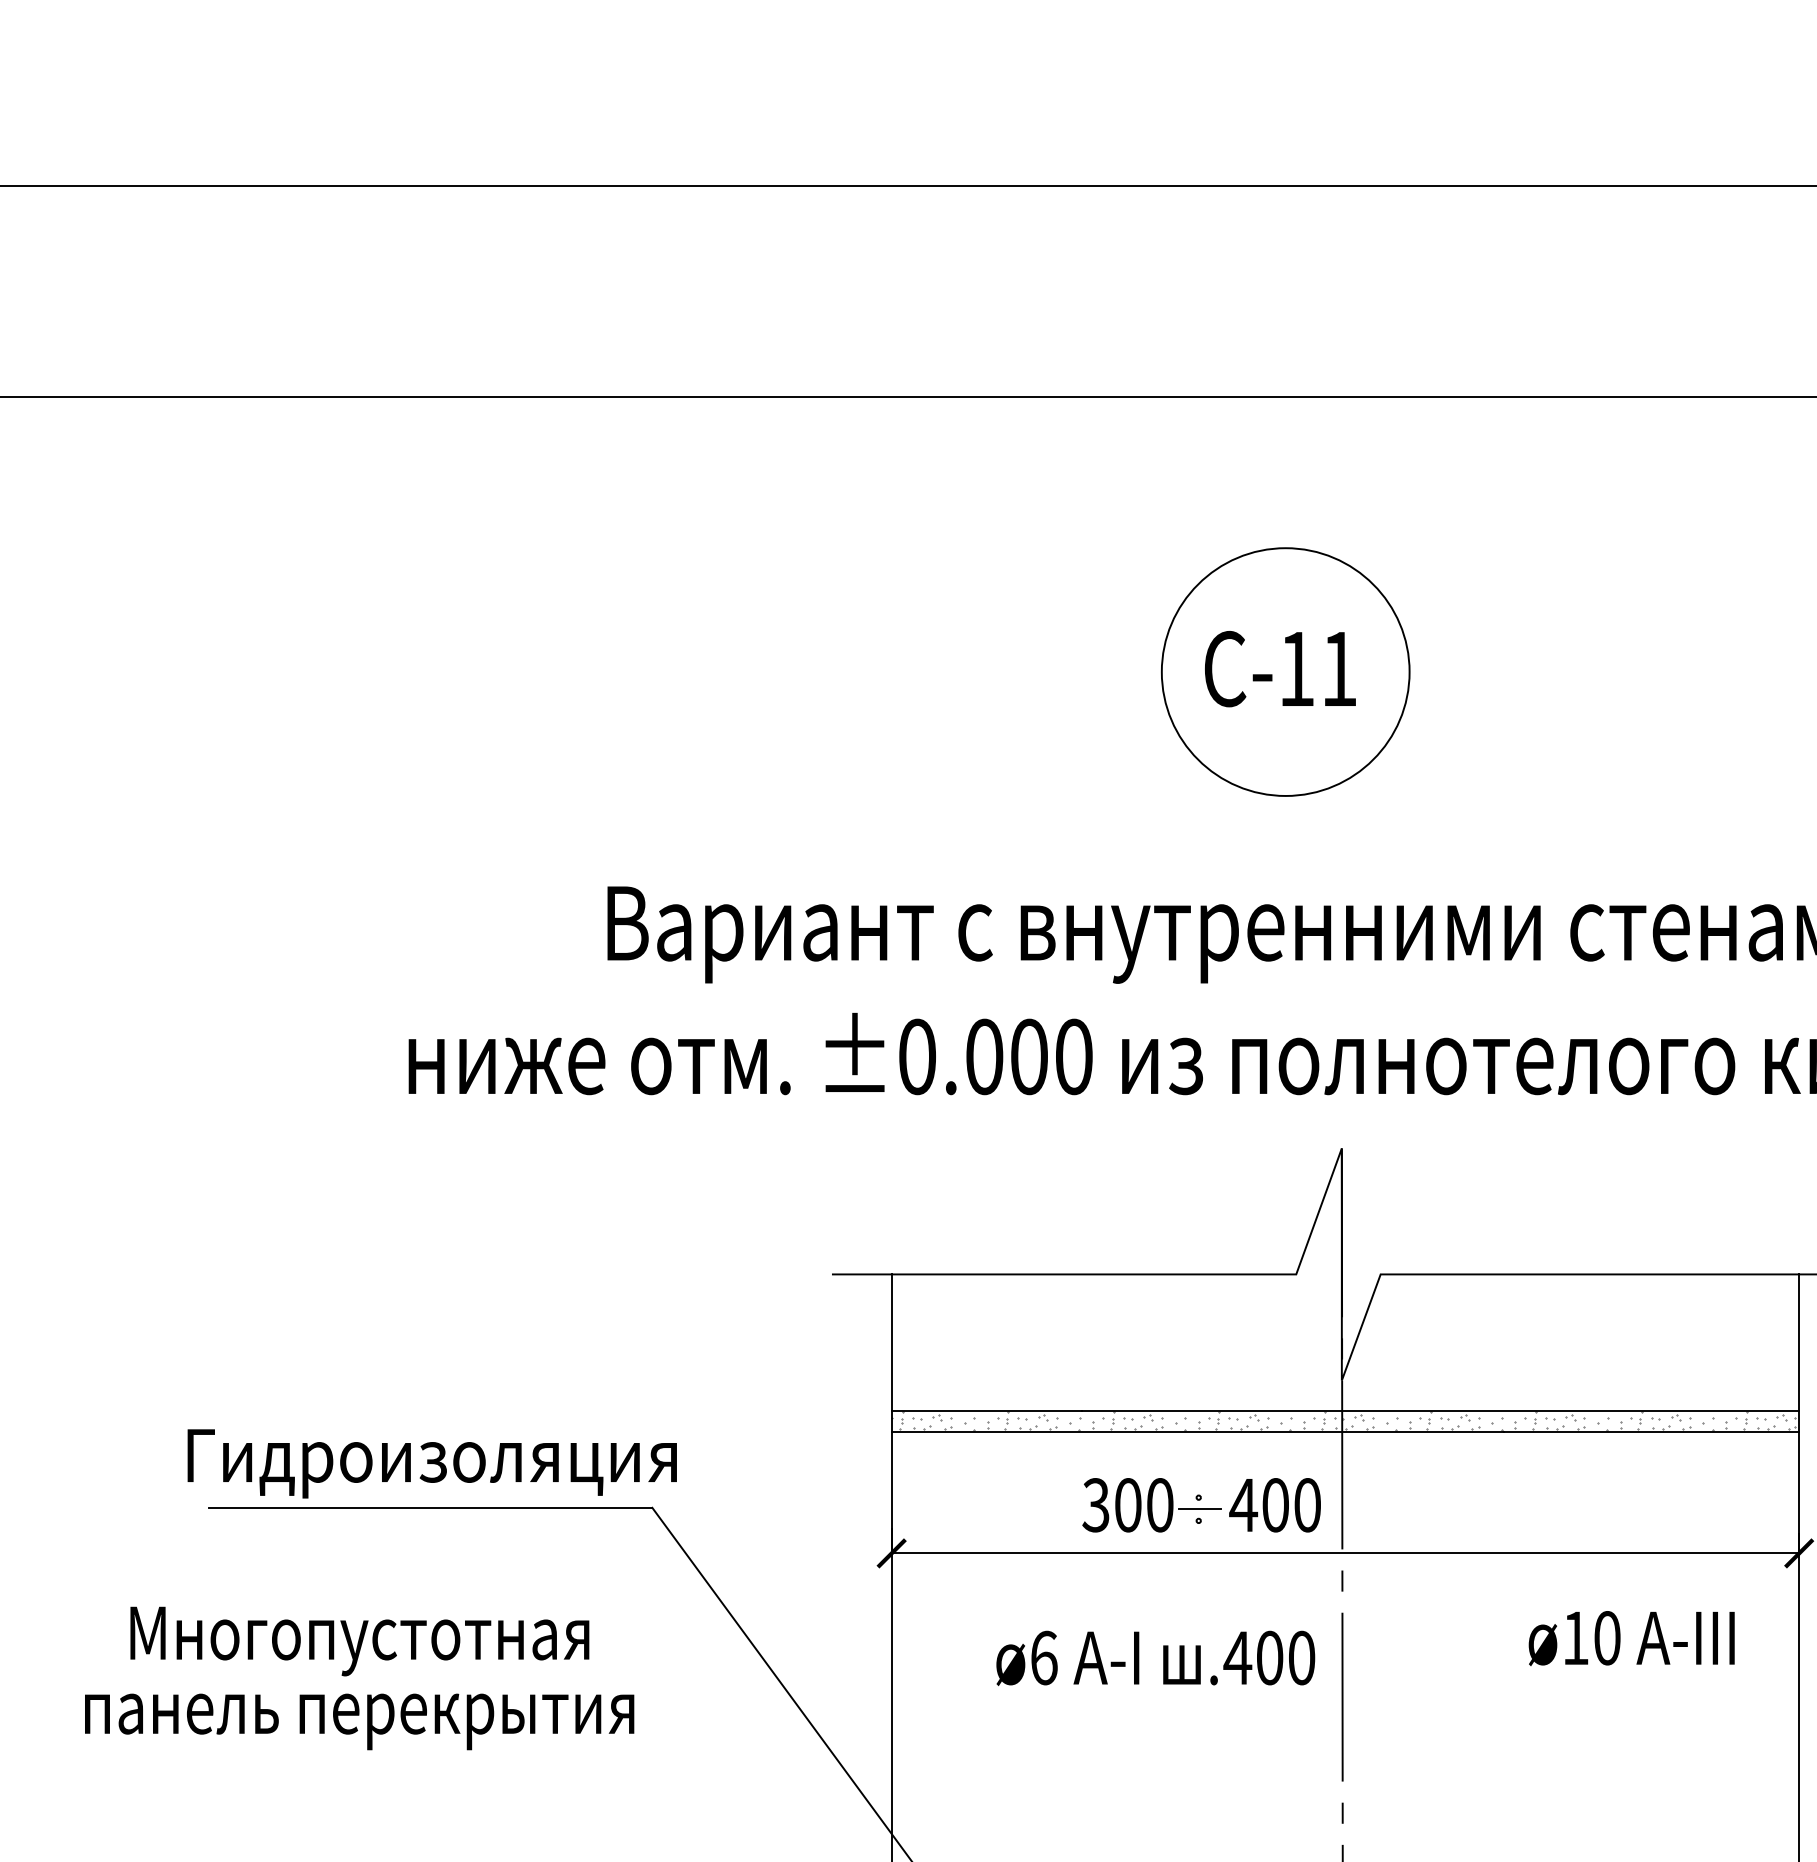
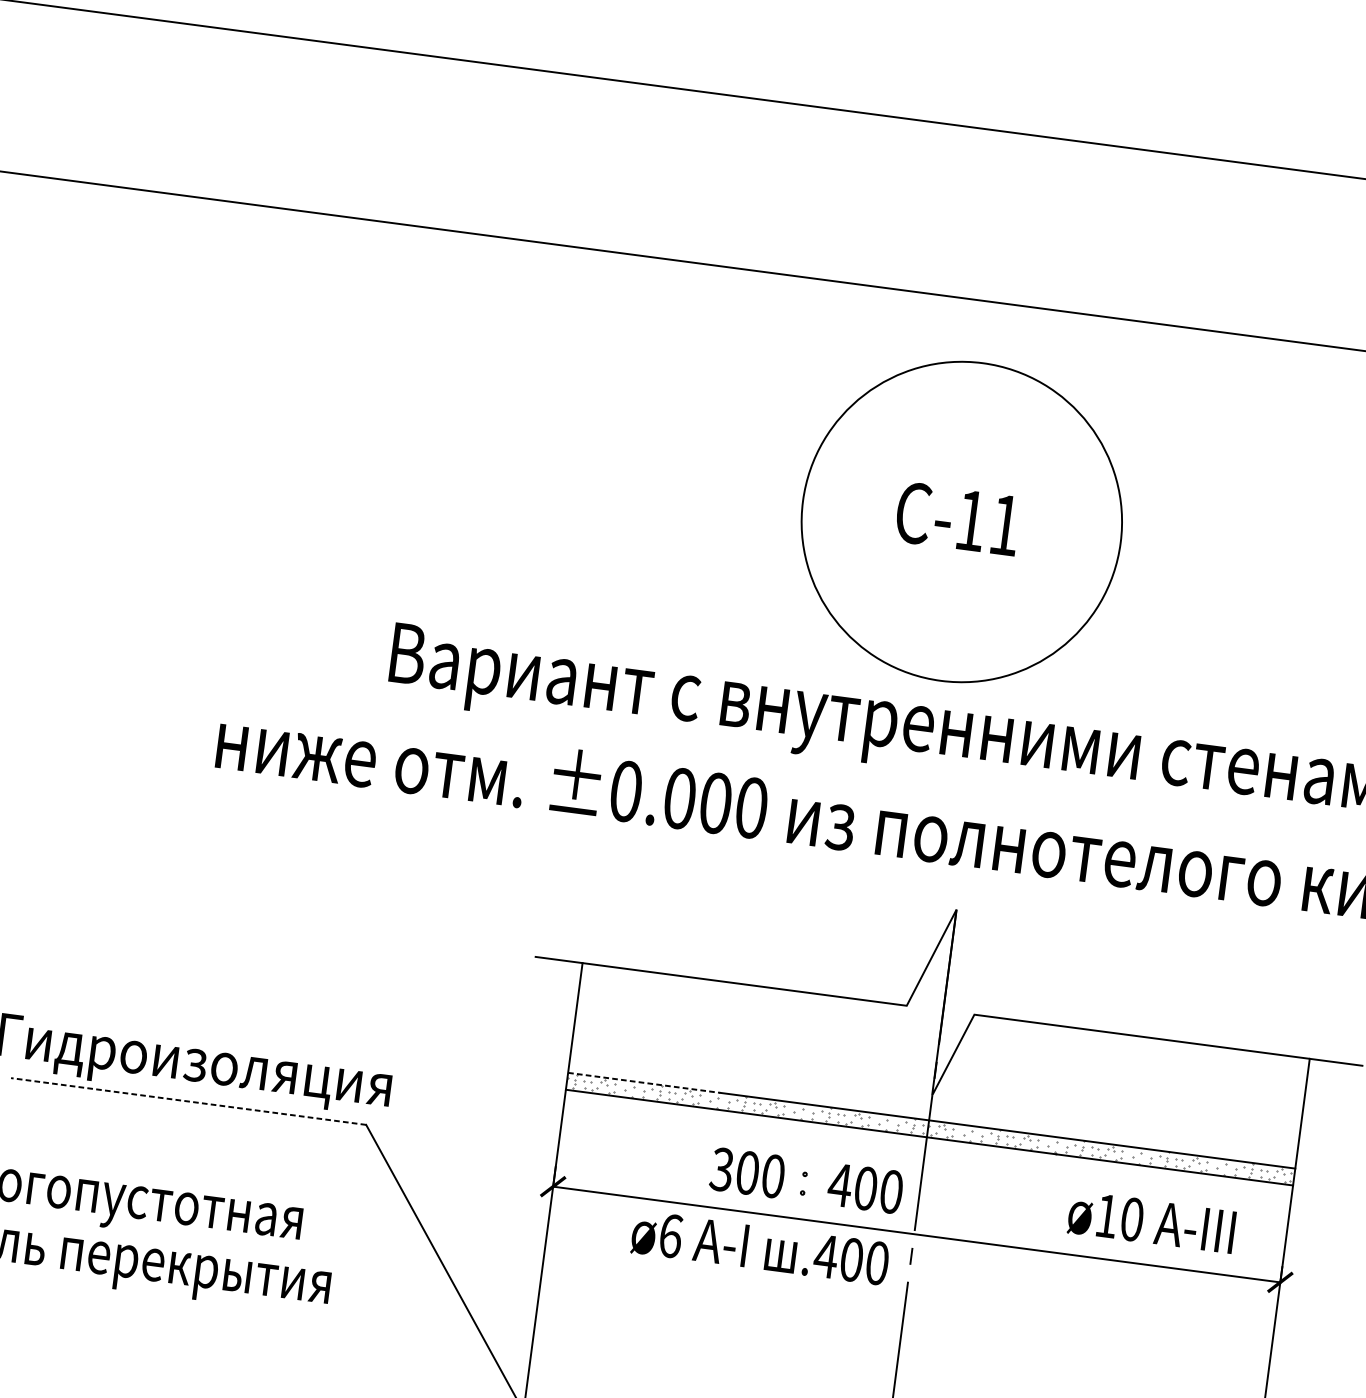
circle: (1285, 671) -> (961, 521), size x1.6
line: (986, 1411) -> (644, 1082), solid -> dashed
line: (430, 1507) -> (188, 1101), solid -> dashed
line: (1199, 1509) -> (804, 1183), removed
text: (1631, 1638) -> (1151, 1222), moved
text: (1155, 1657) -> (760, 1247), moved

